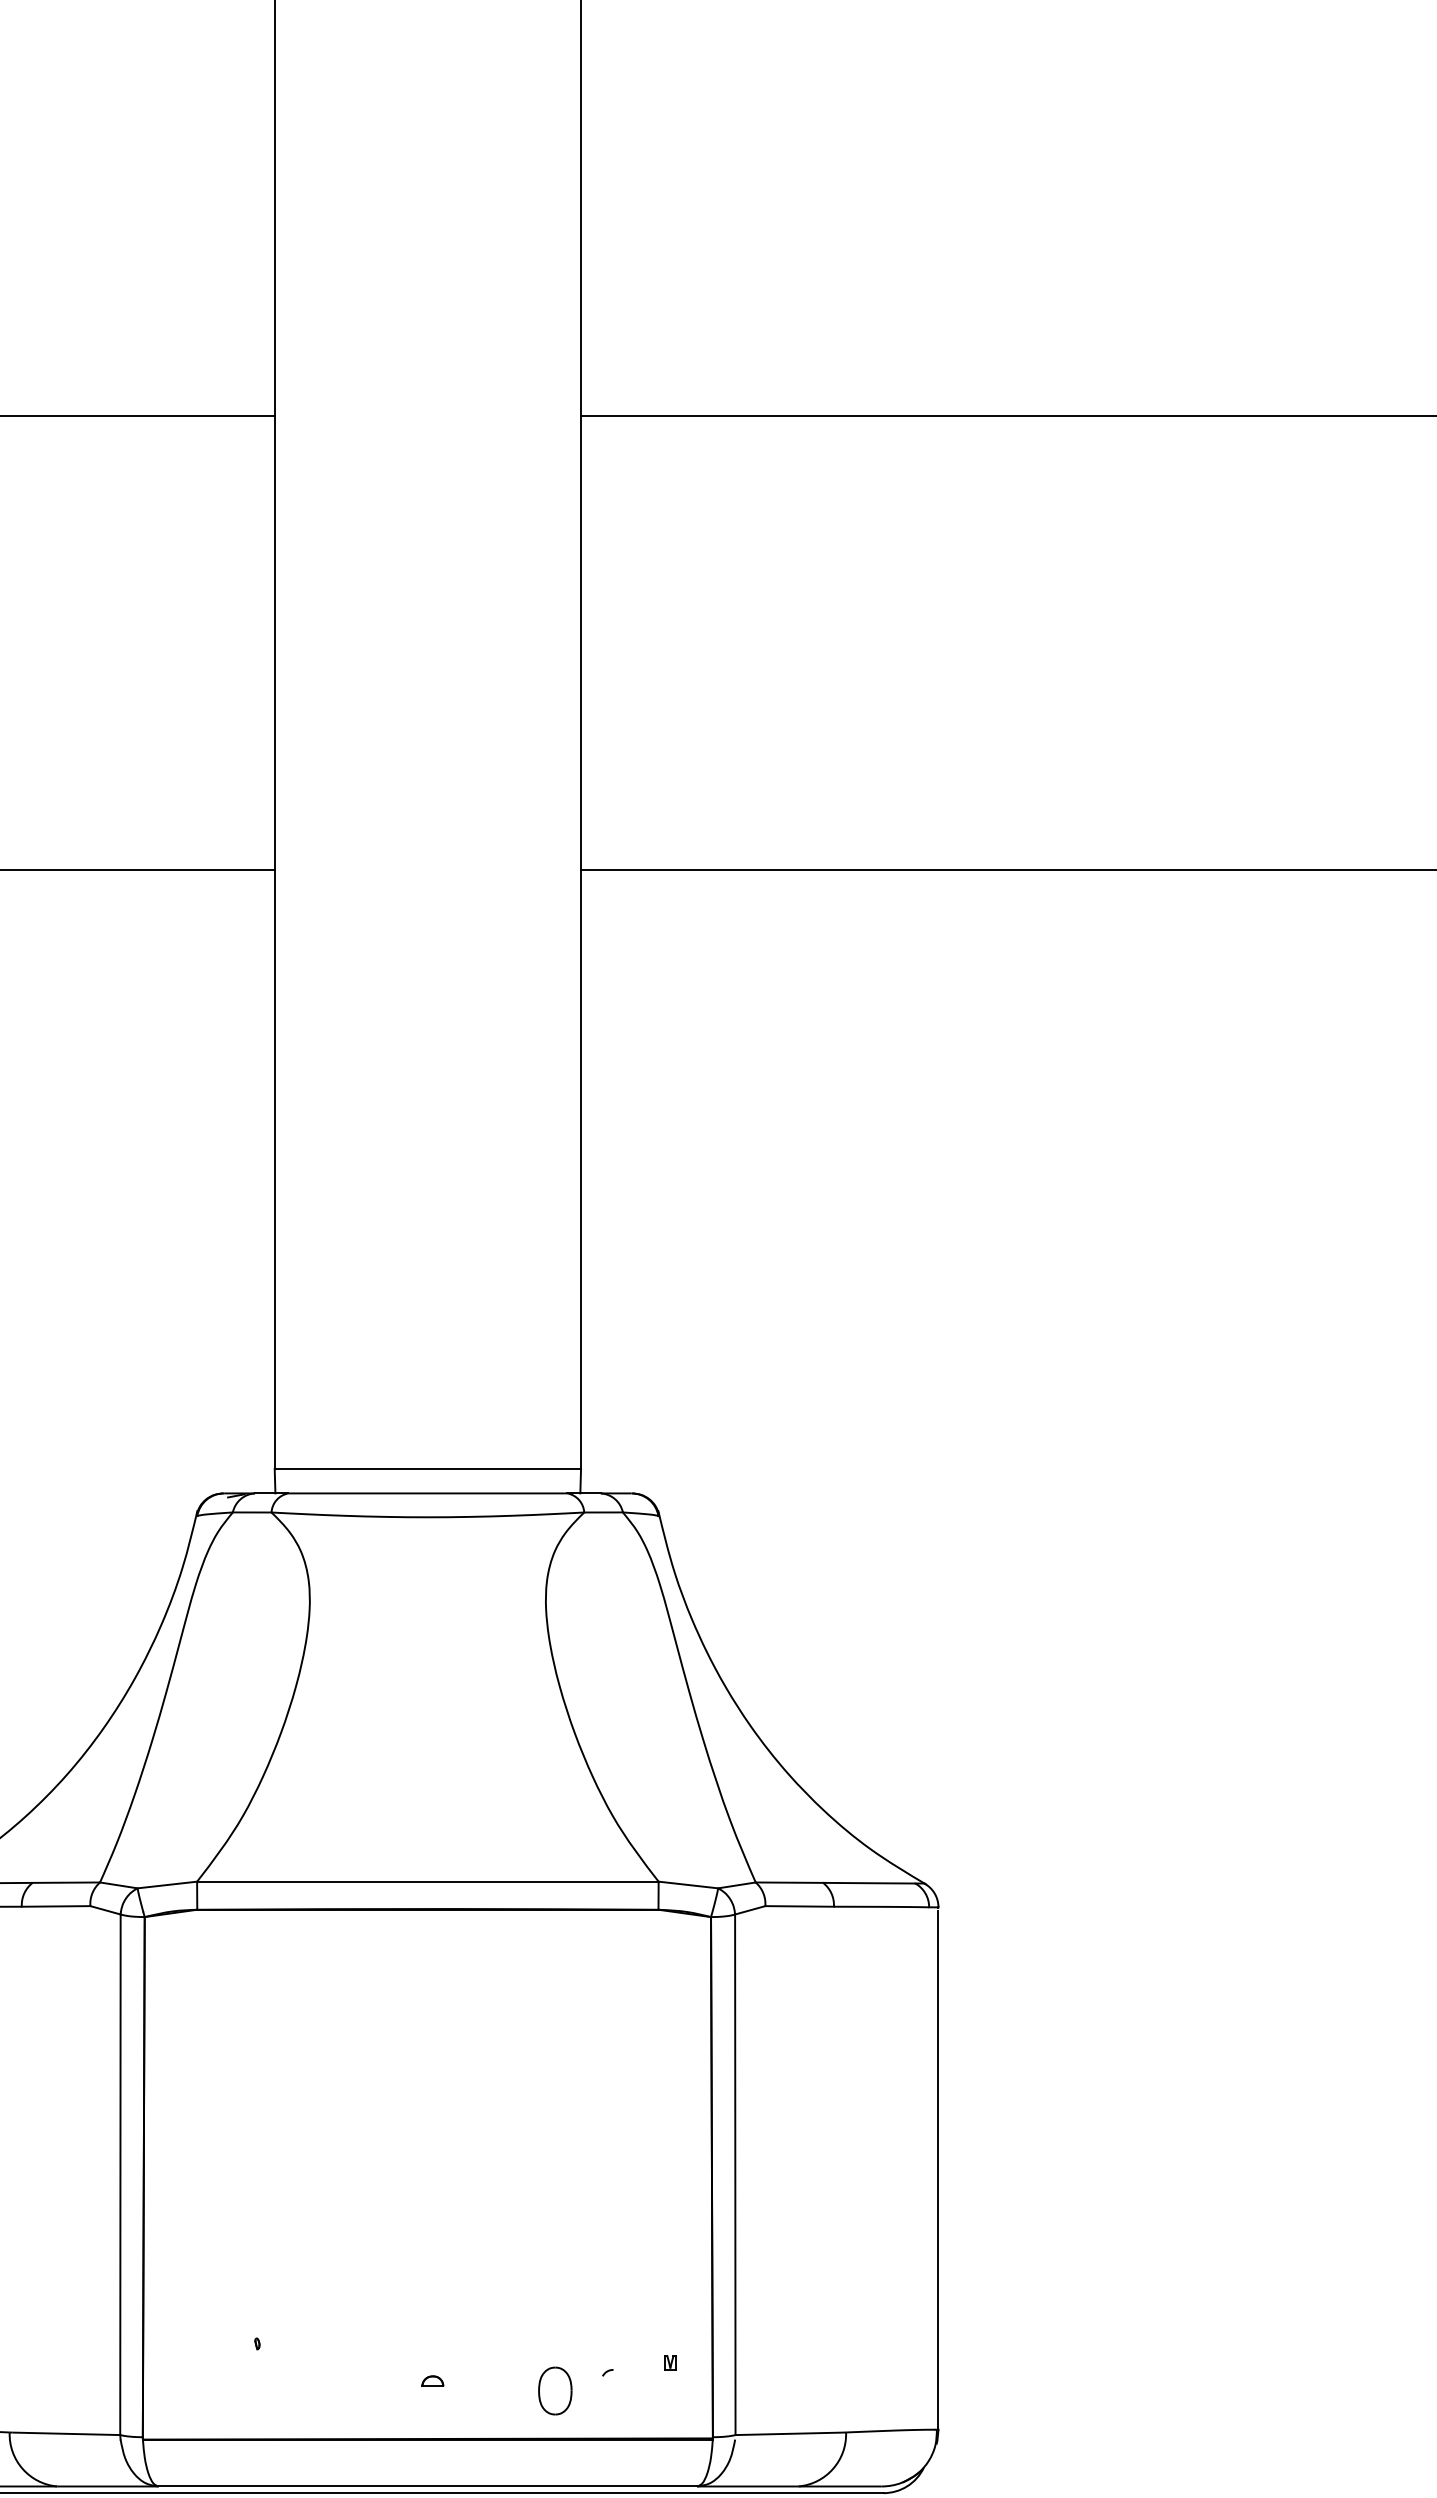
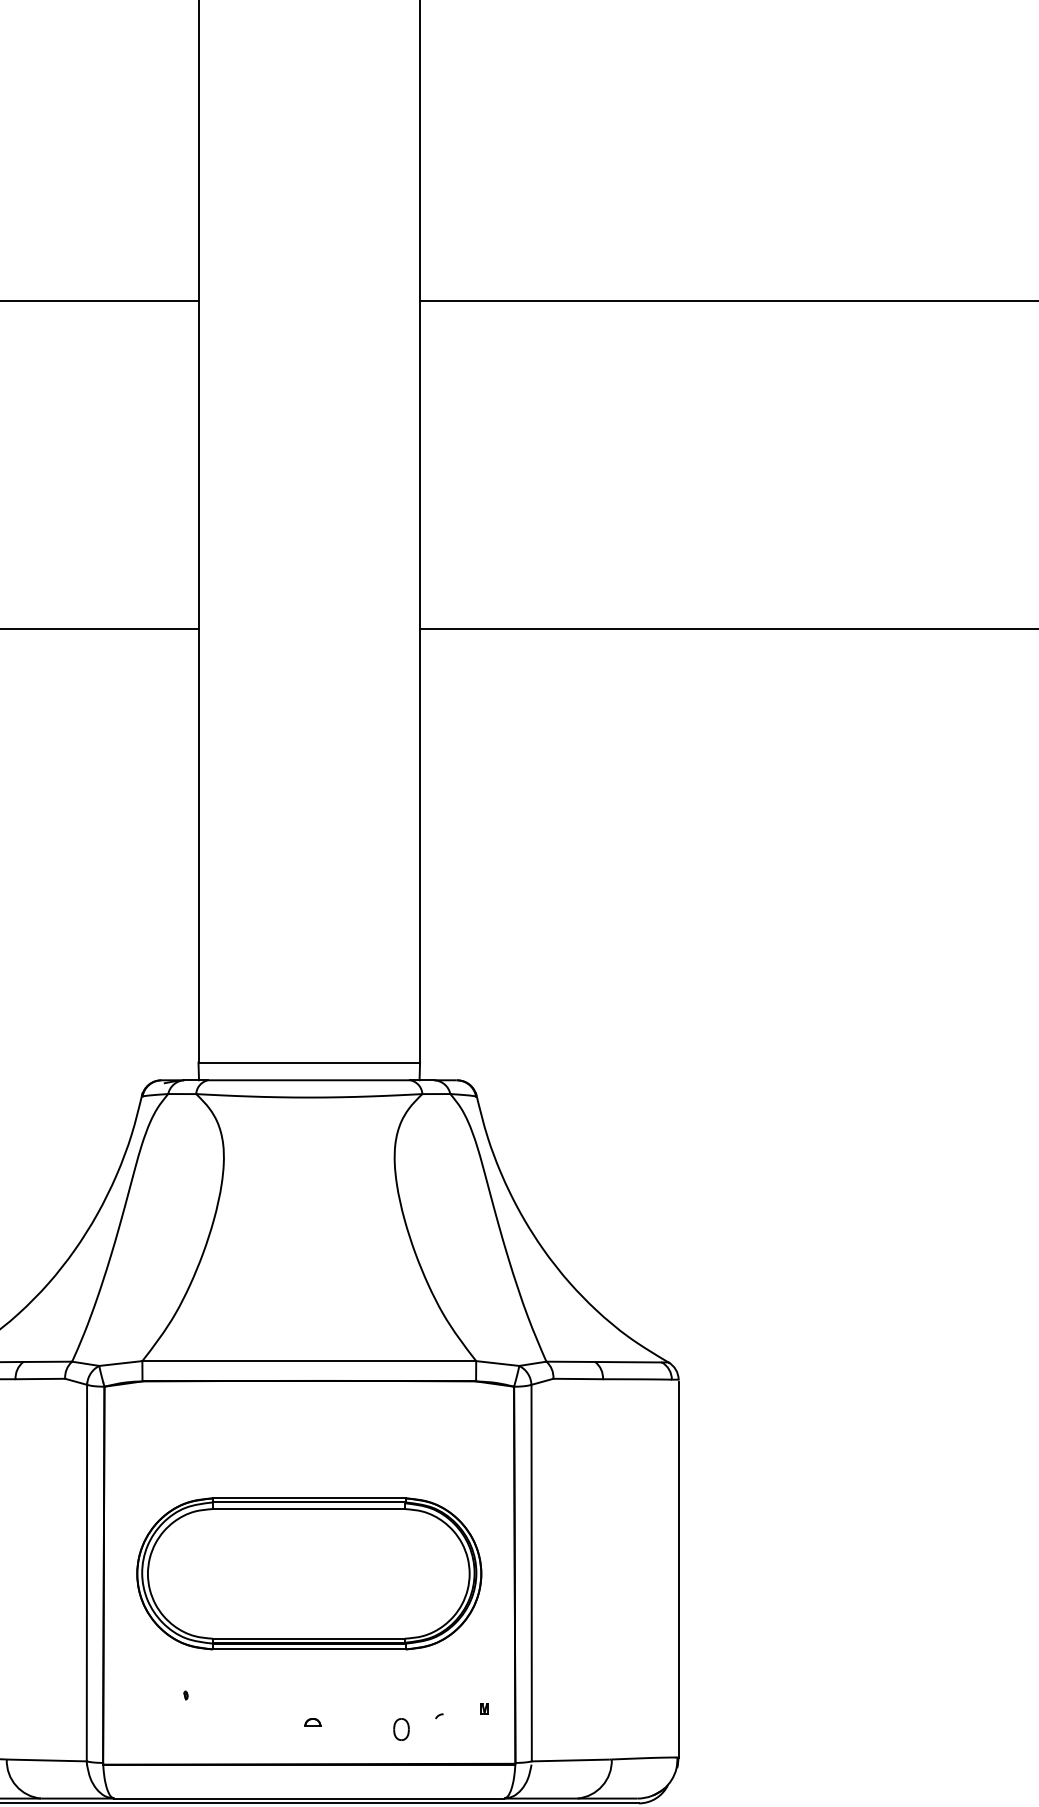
part: (427, 2175) -> (309, 1573), added
part: (555, 2390) -> (401, 1729), size x0.62

